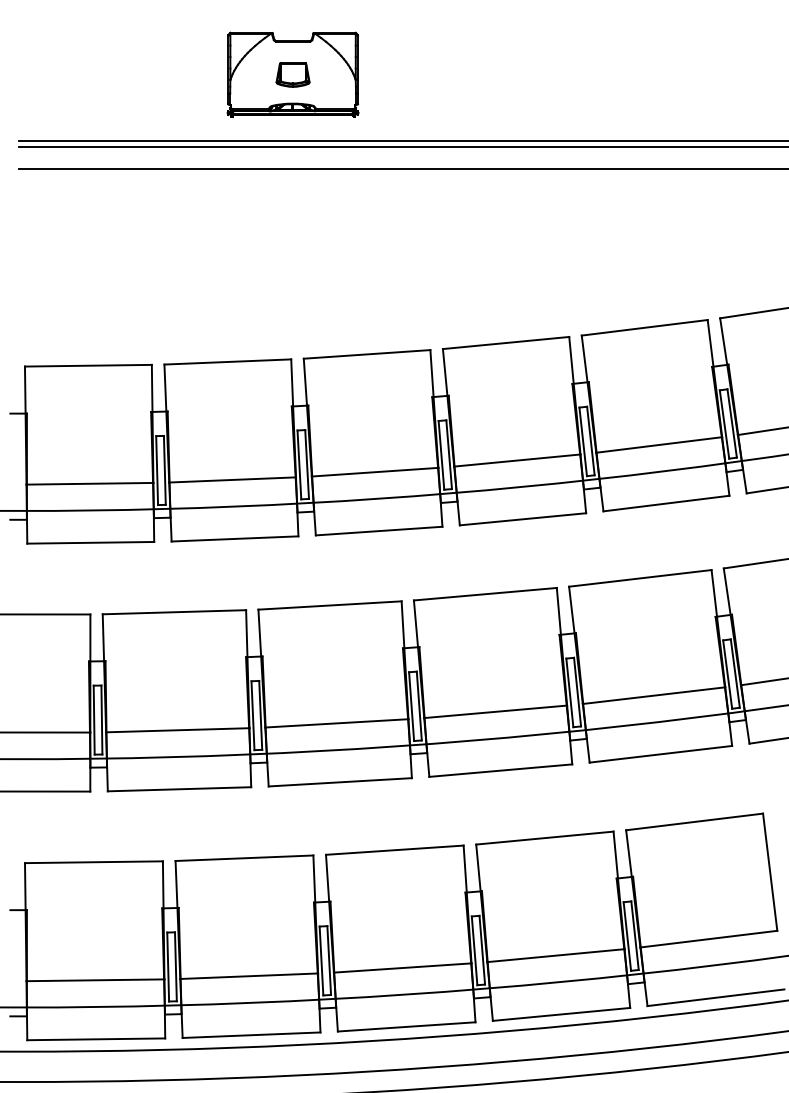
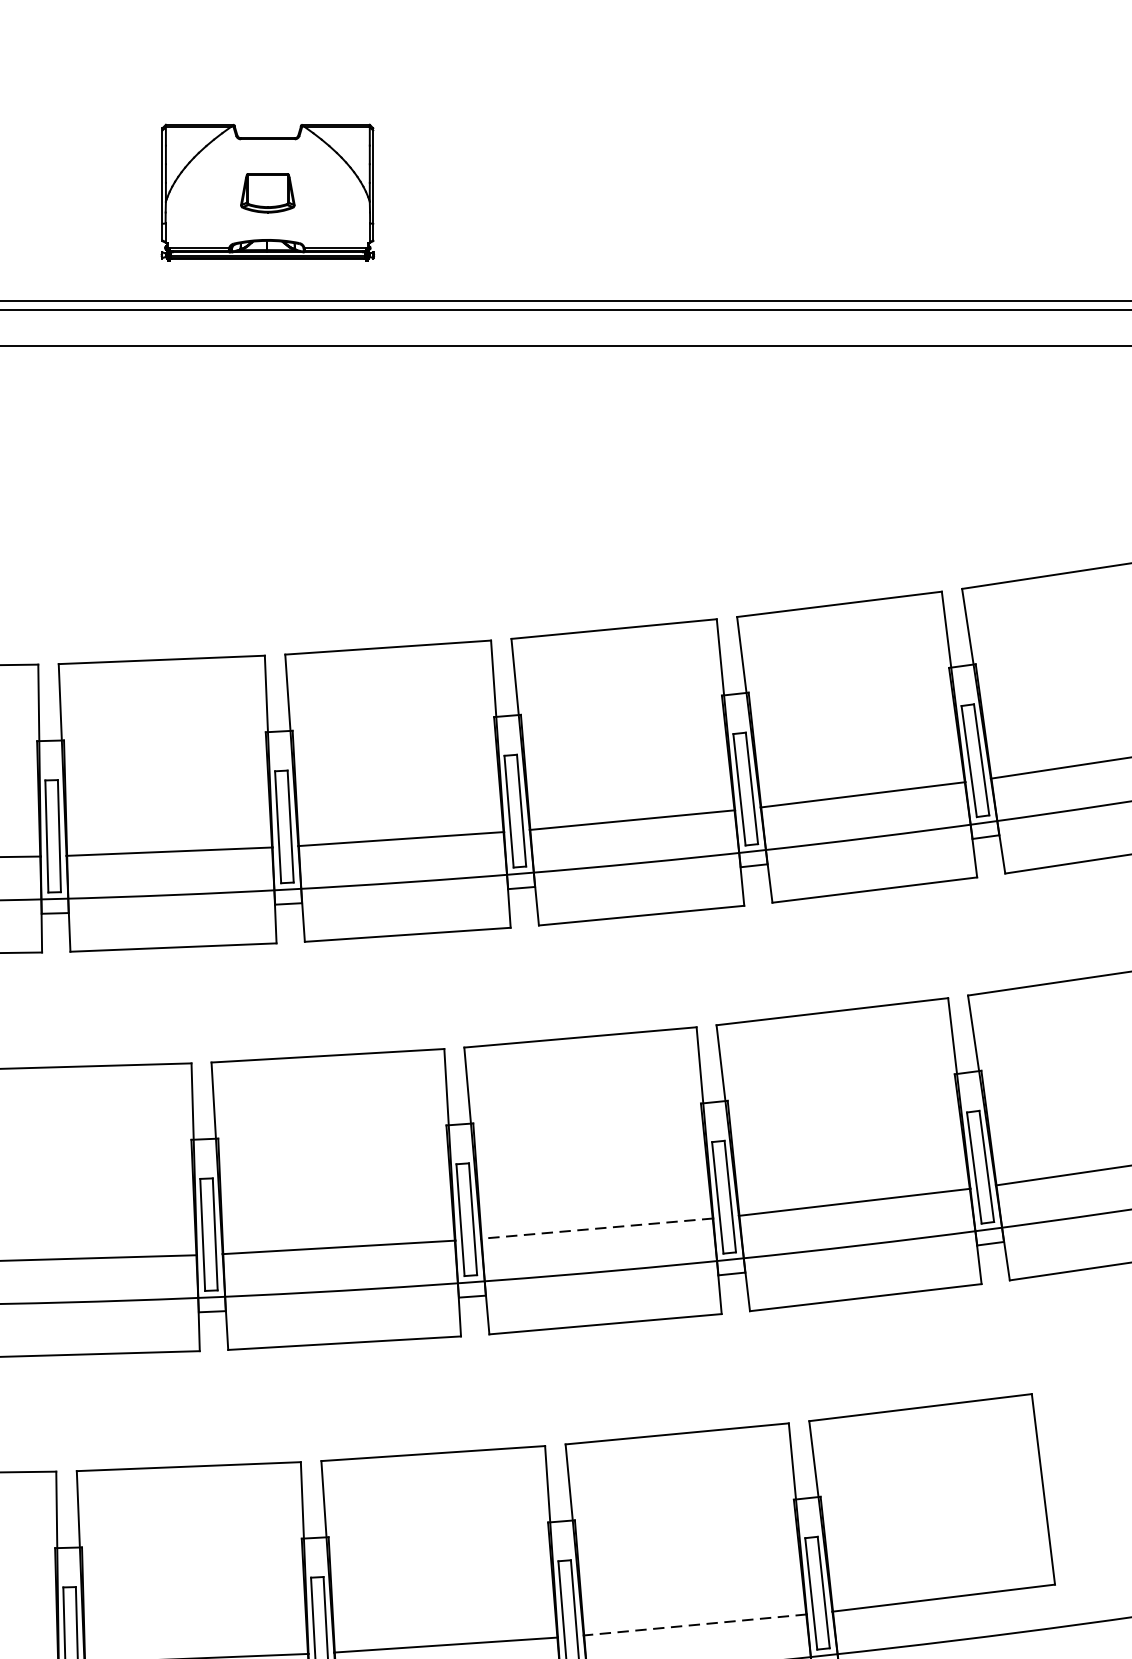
line: (495, 711) -> (596, 1228), solid -> dashed
line: (555, 955) -> (694, 1624), solid -> dashed

